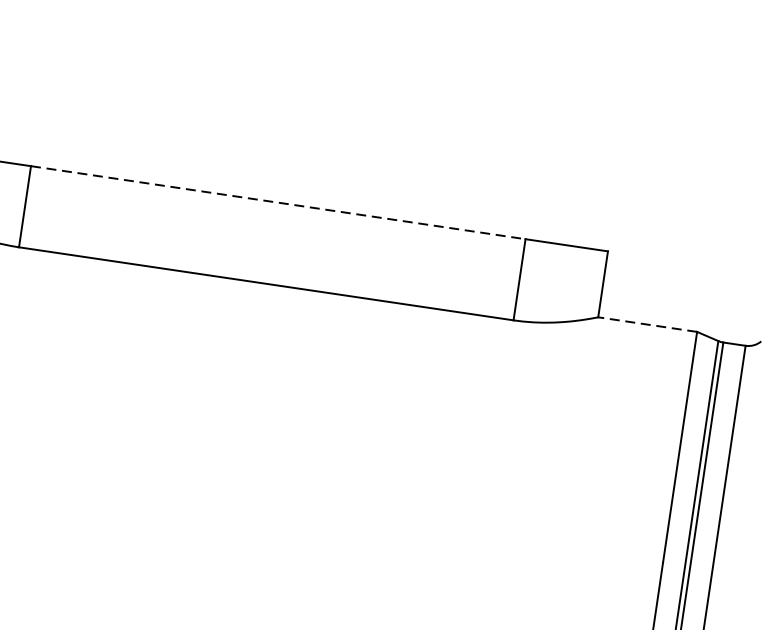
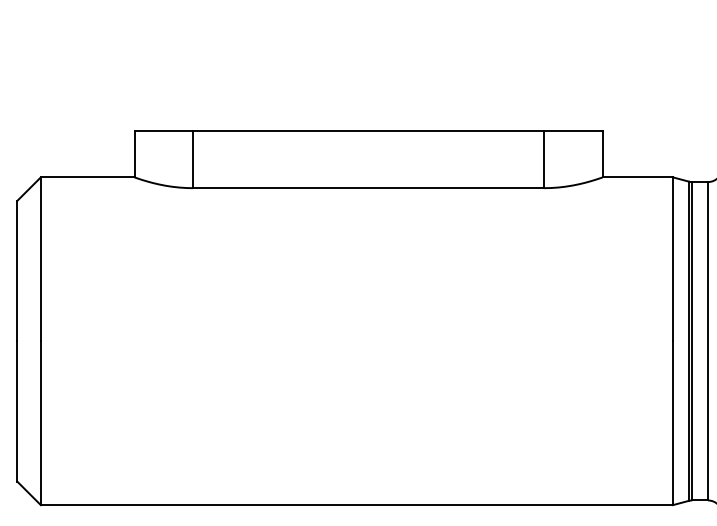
line: (278, 202) -> (368, 130), dashed -> solid
line: (647, 324) -> (637, 177), dashed -> solid

